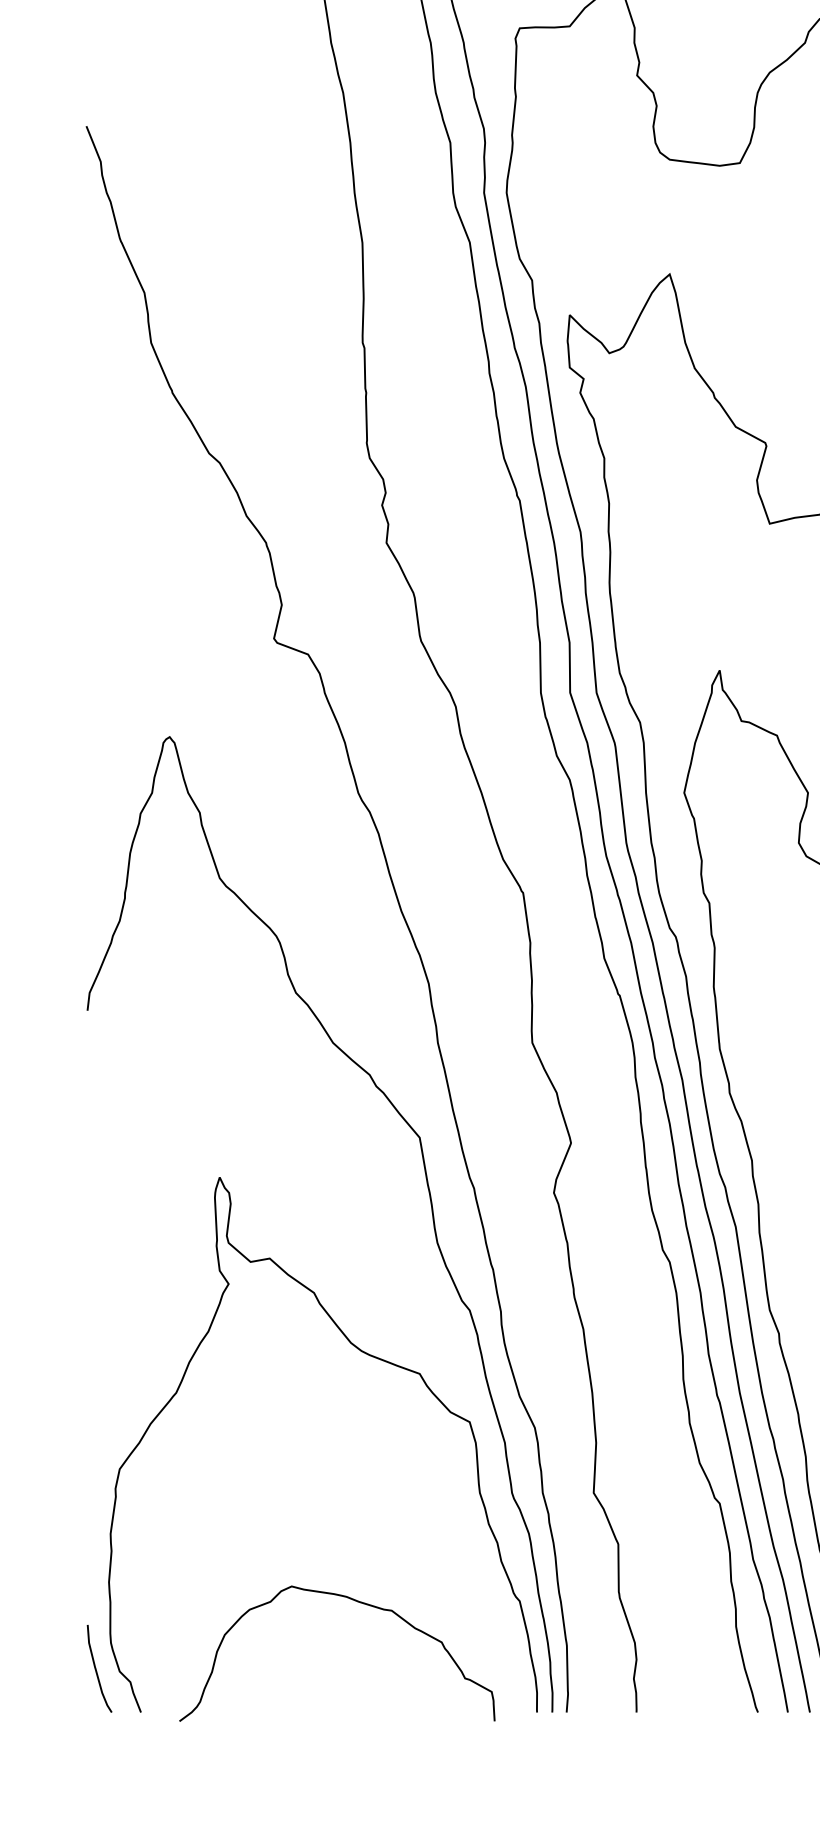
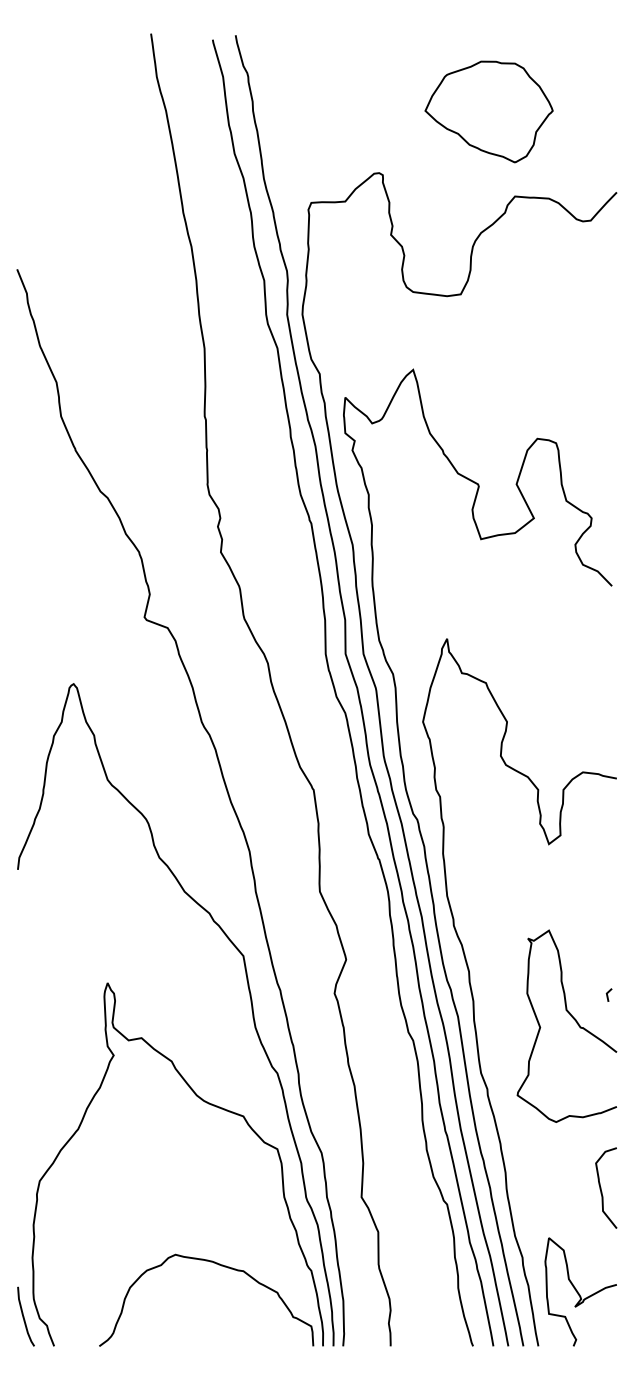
curve: (354, 1602) -> (218, 1265), moved

